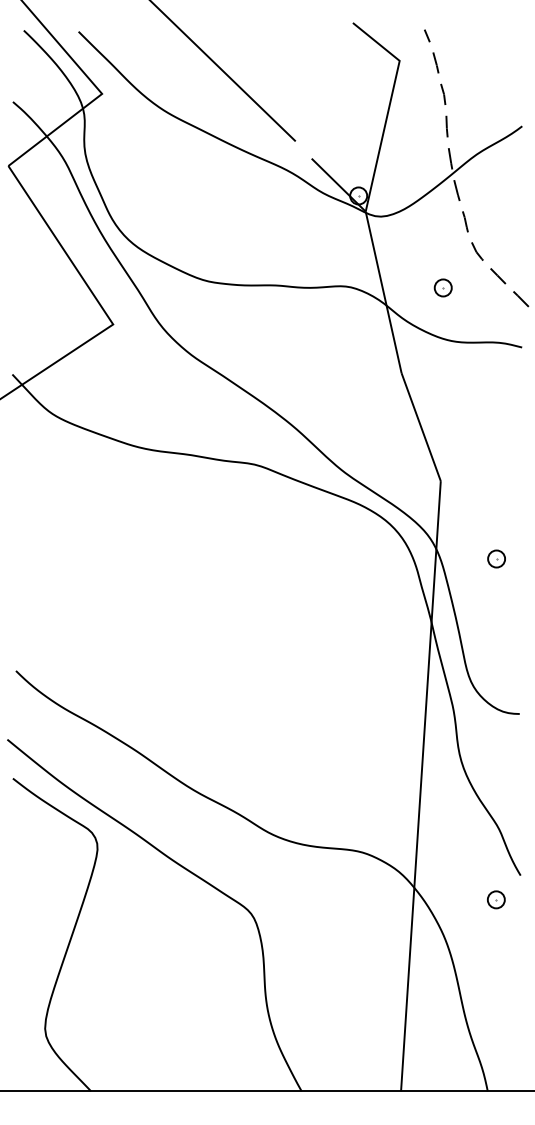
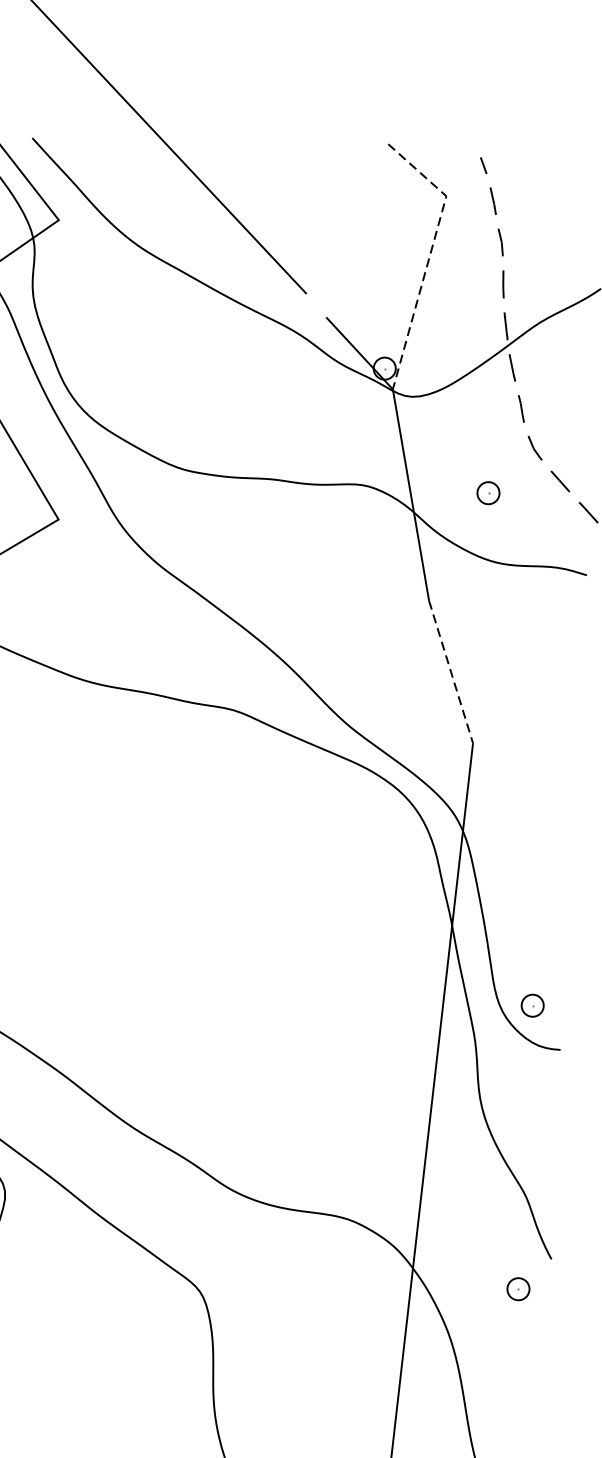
line: (389, 106) -> (430, 254), solid -> dashed
line: (421, 427) -> (451, 672), solid -> dashed
part: (496, 558) -> (532, 1005), moved

